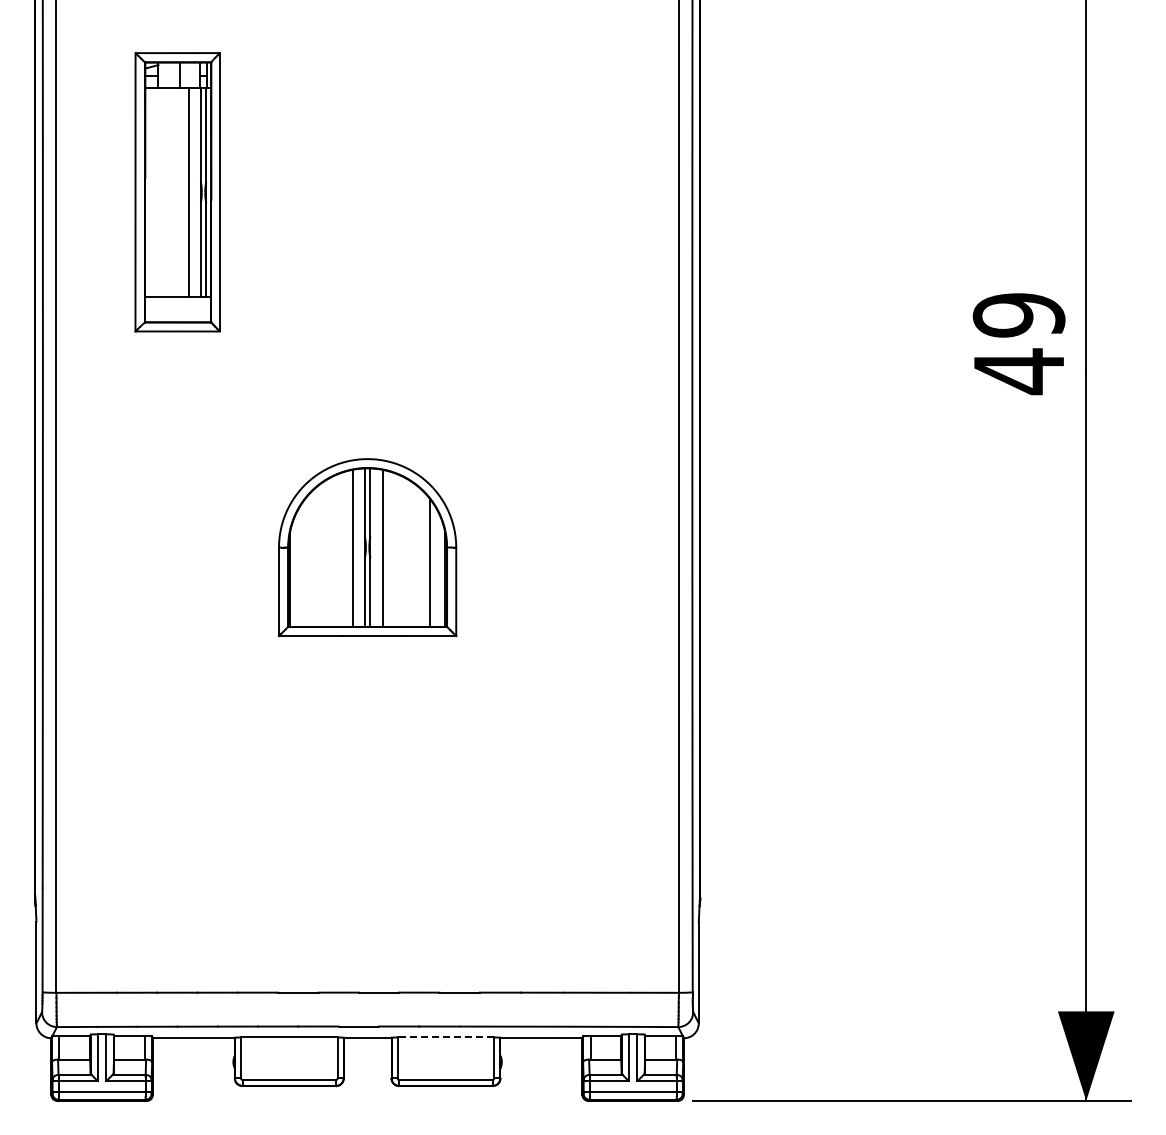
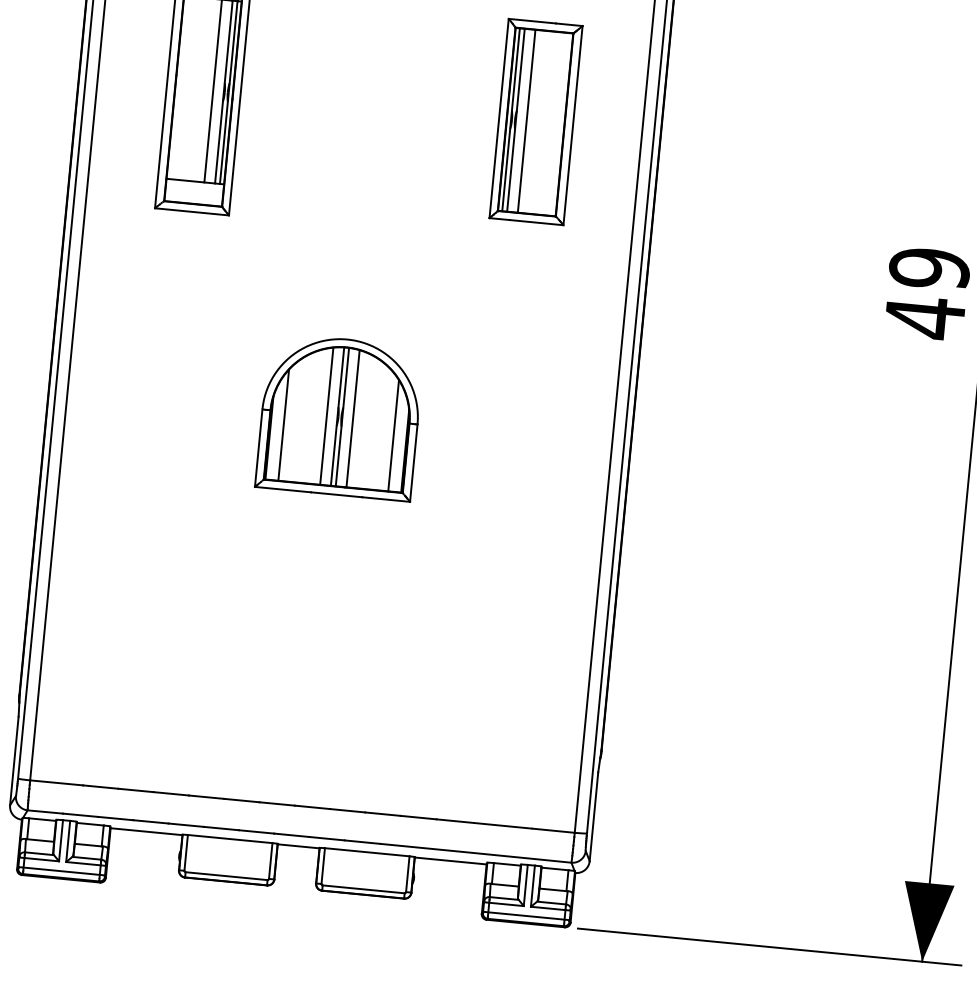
part: (557, 192) -> (536, 122), added
line: (304, 562) -> (283, 424), added
line: (445, 1037) -> (366, 852), dashed -> solid

